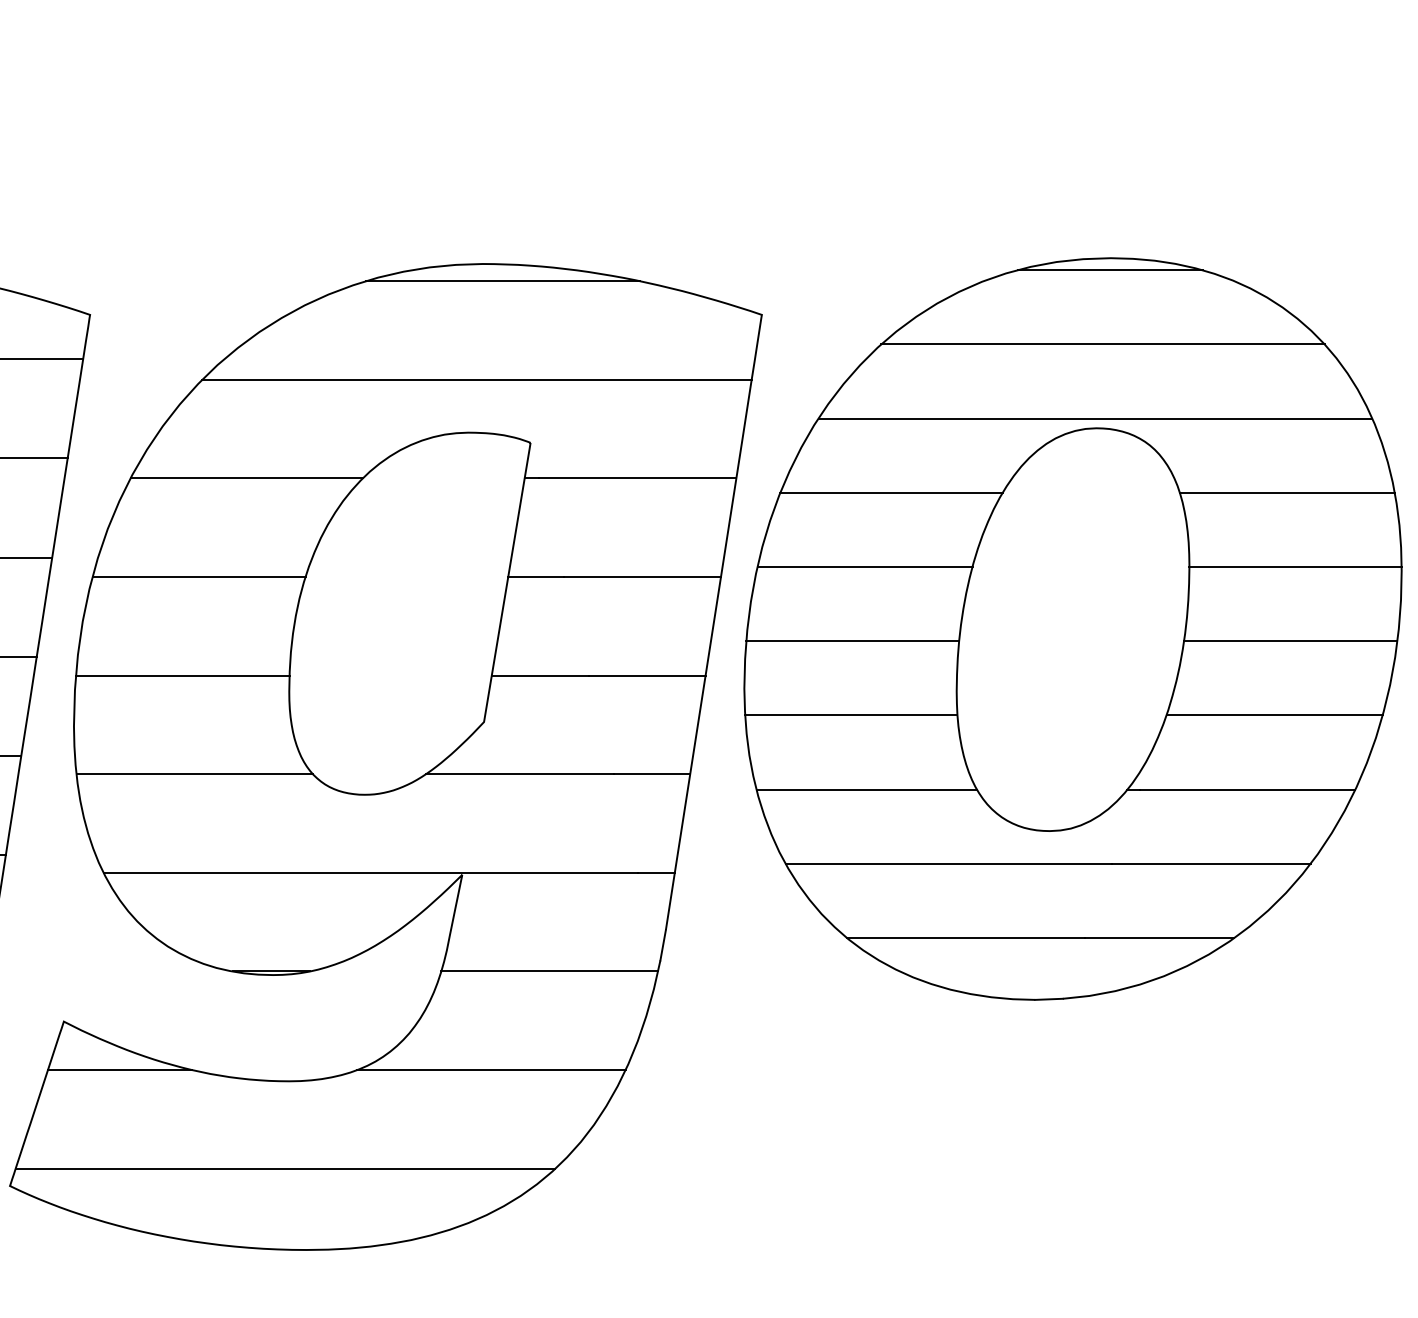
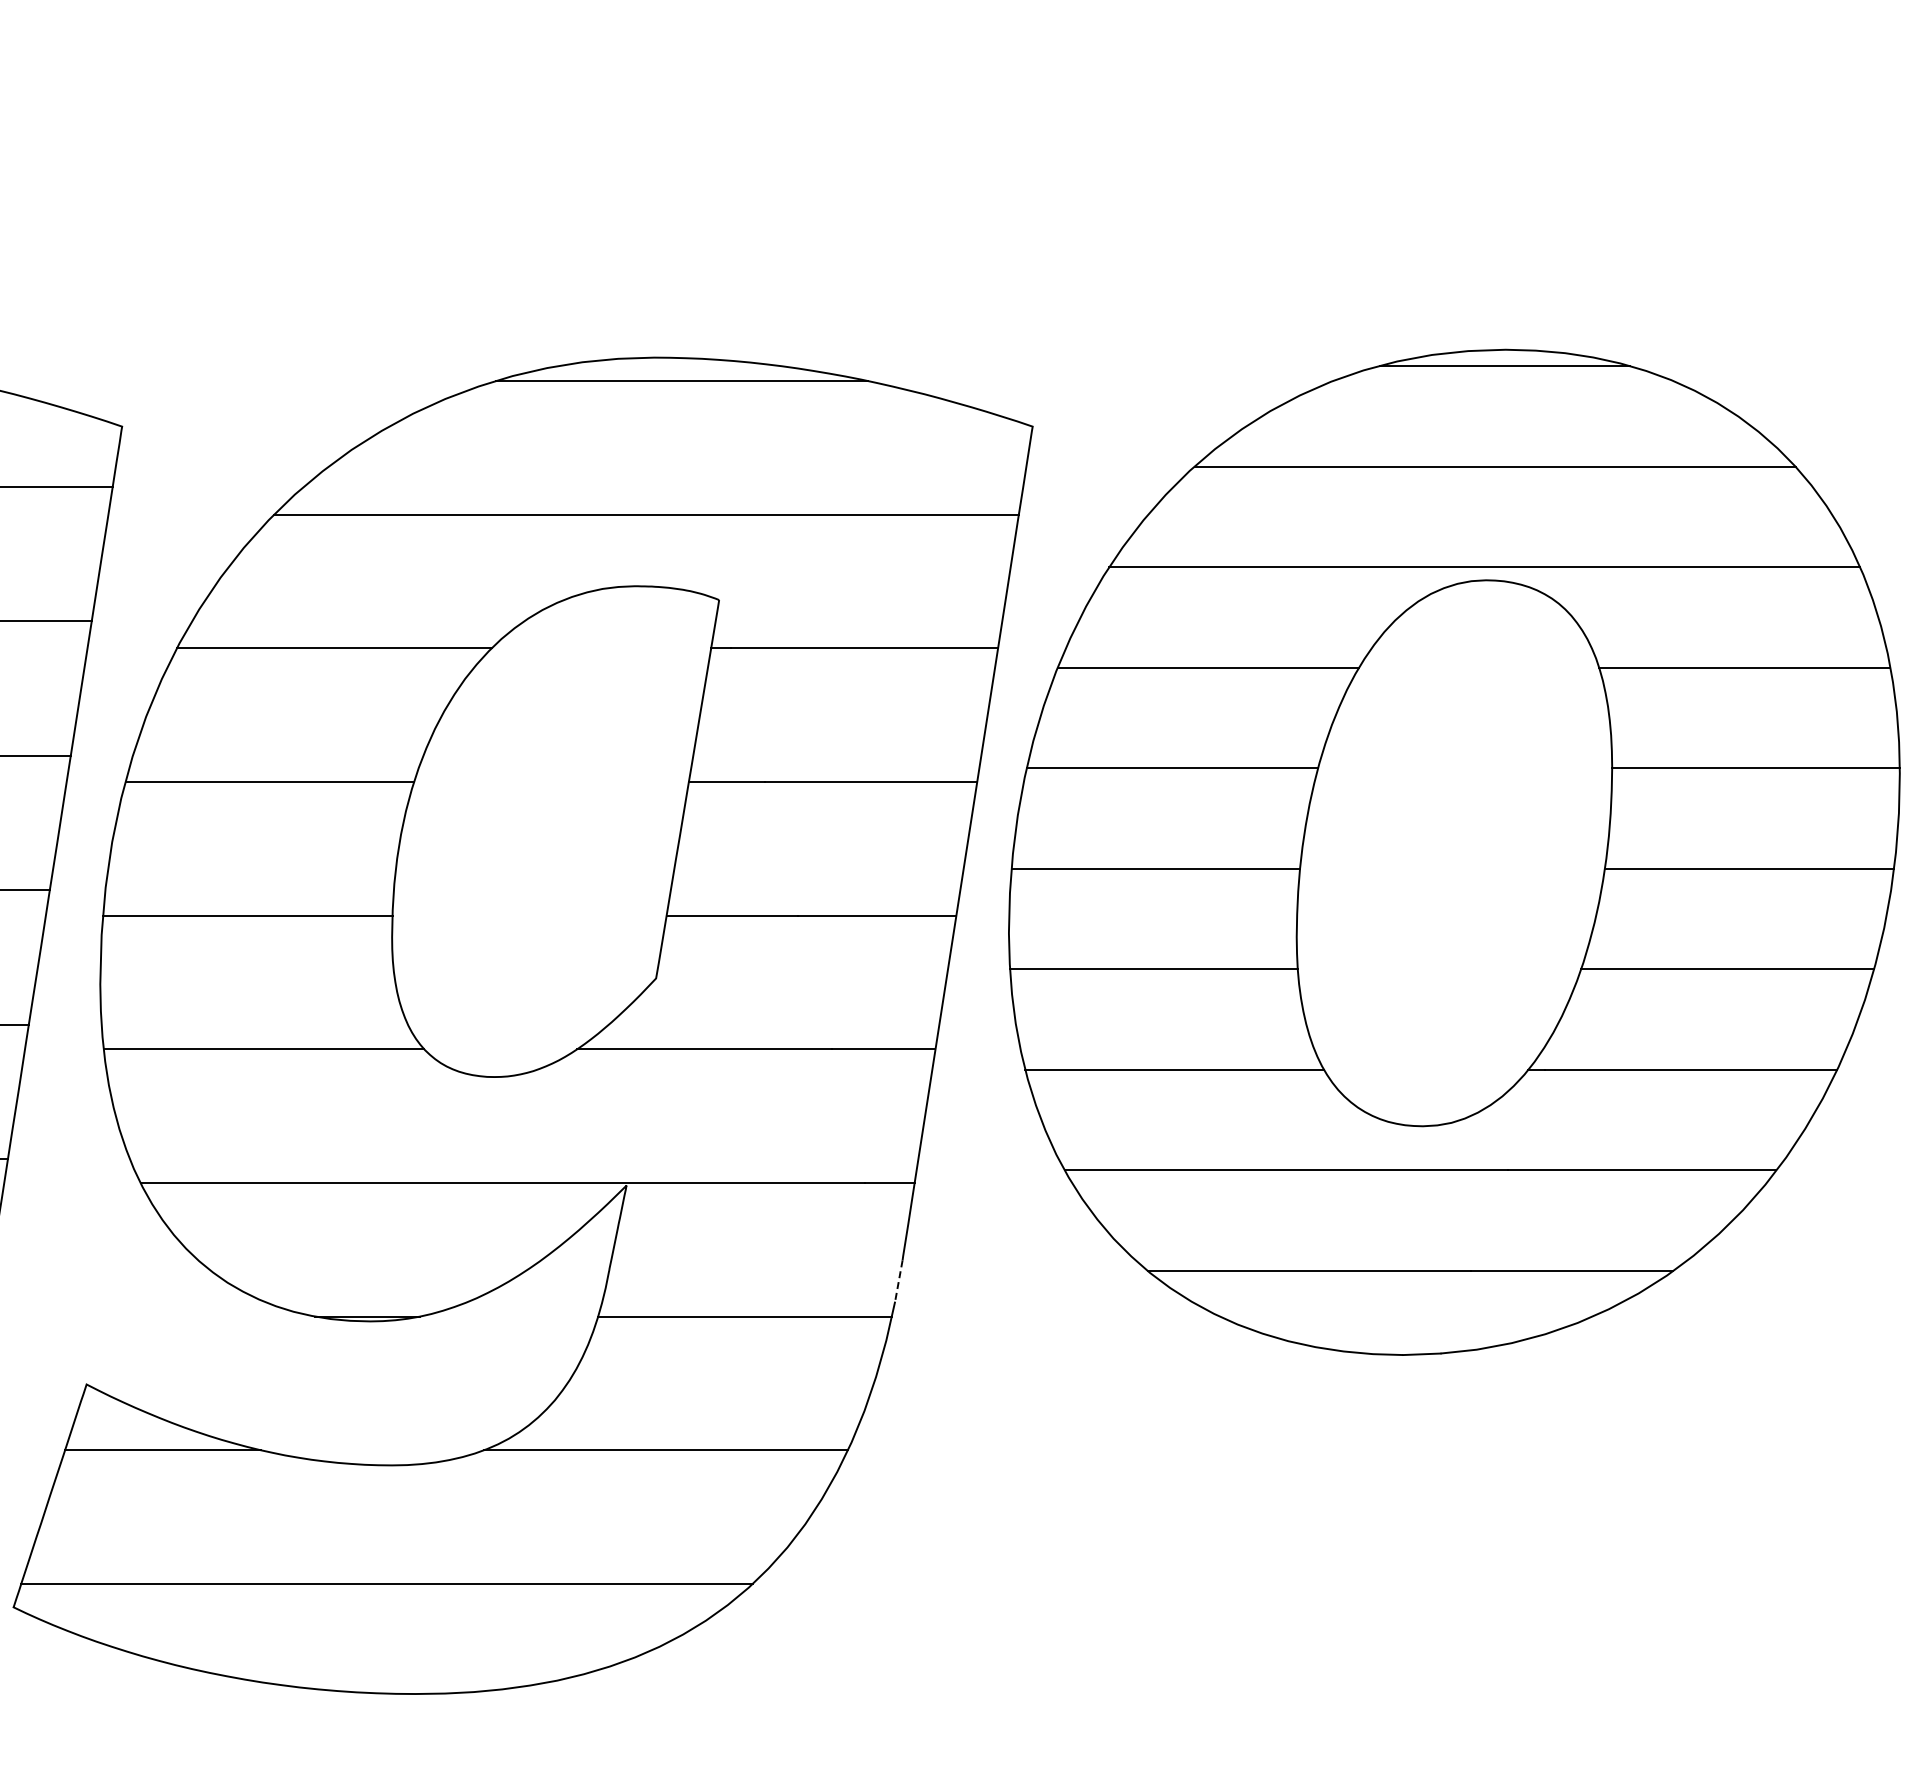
line: (662, 945) -> (898, 1281), solid -> dashed

